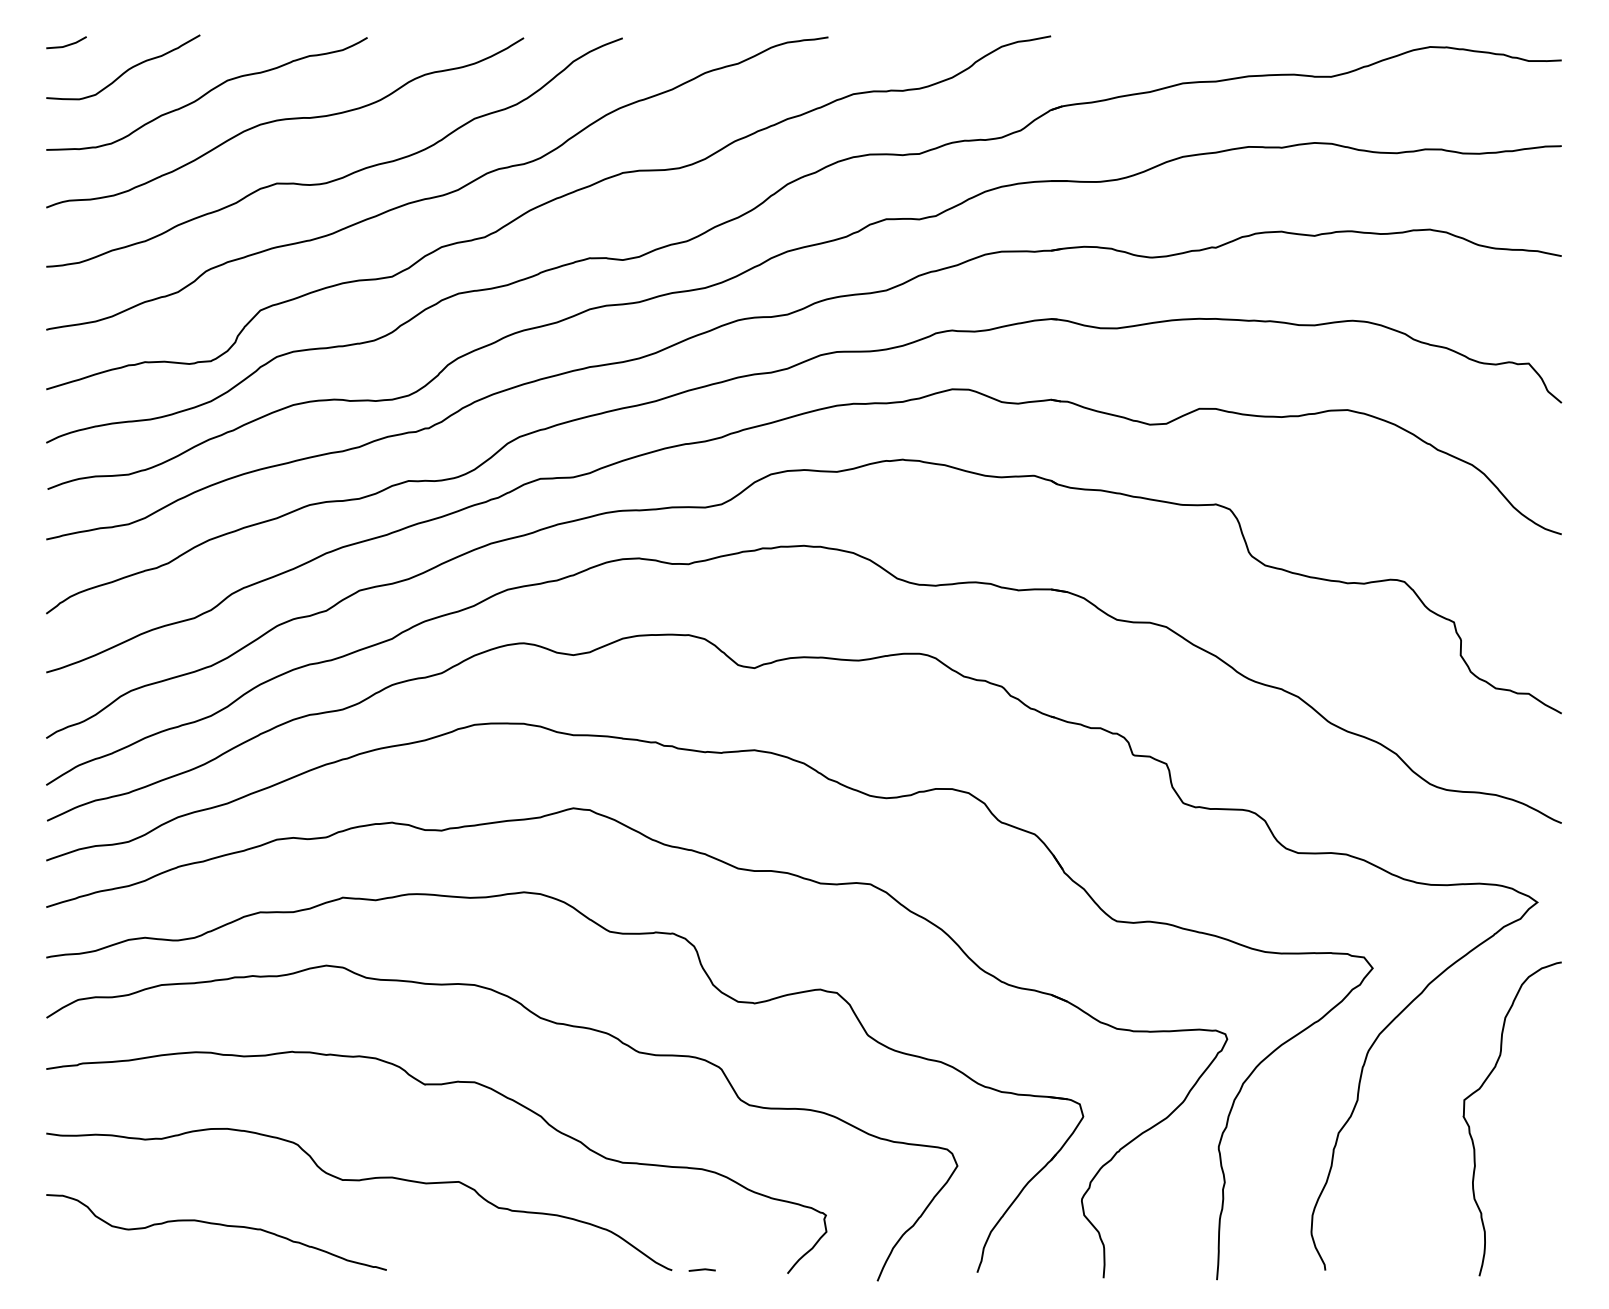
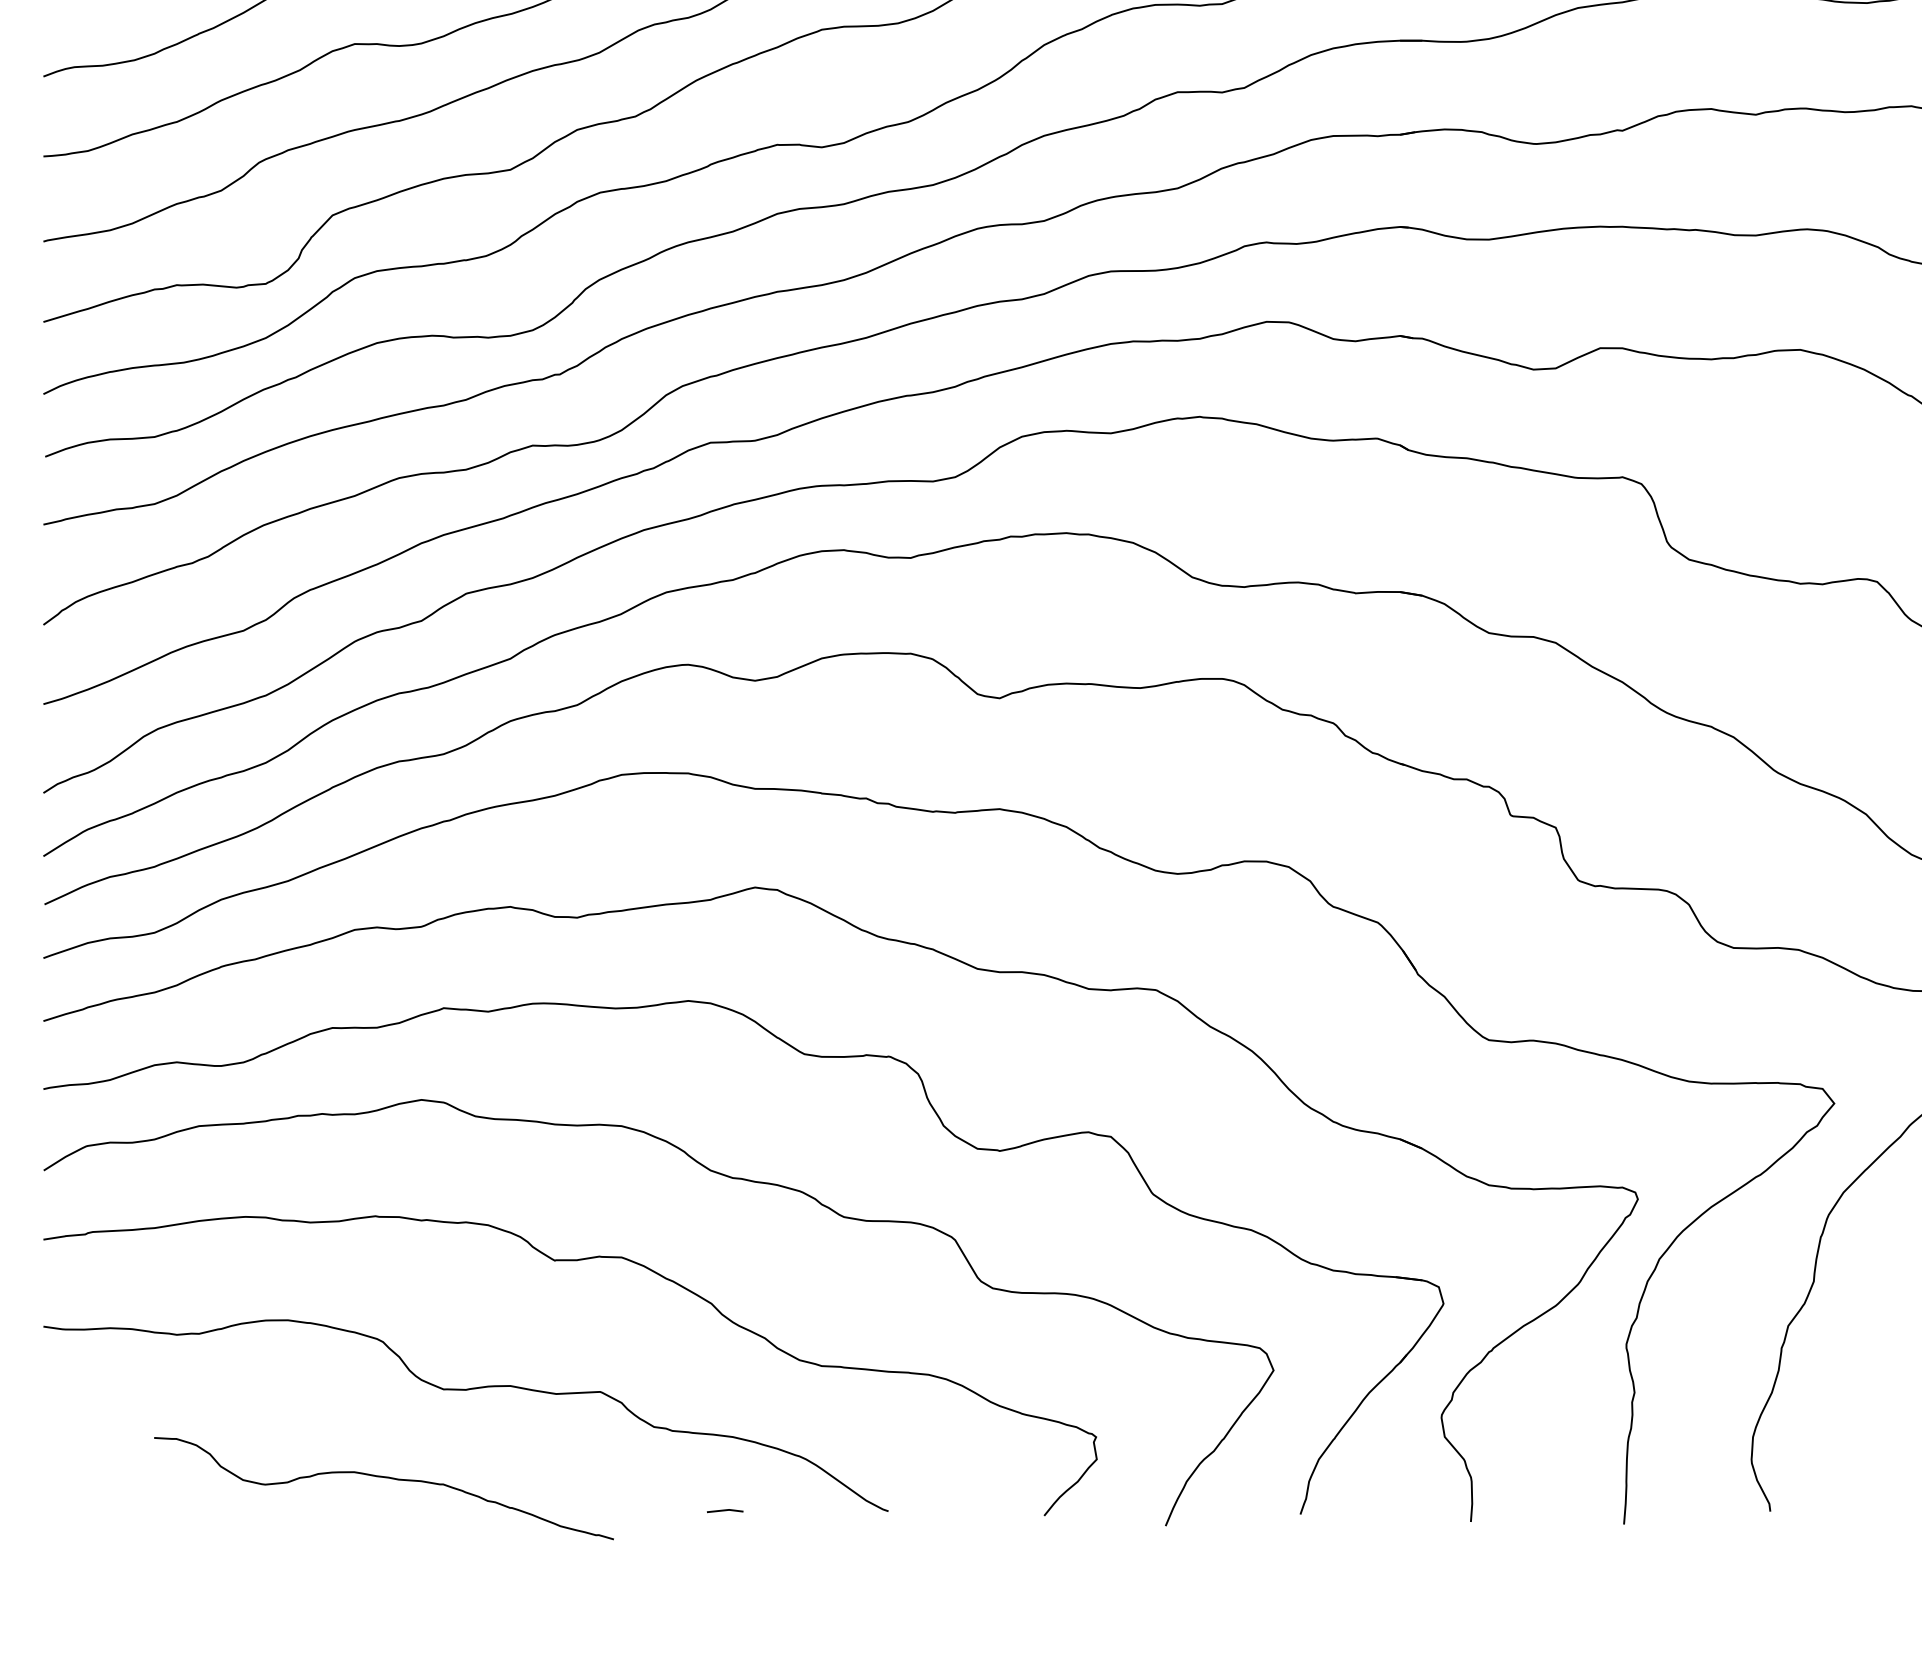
curve: (218, 1225) -> (386, 1479), moved
line: (701, 1269) -> (724, 1510), moved

